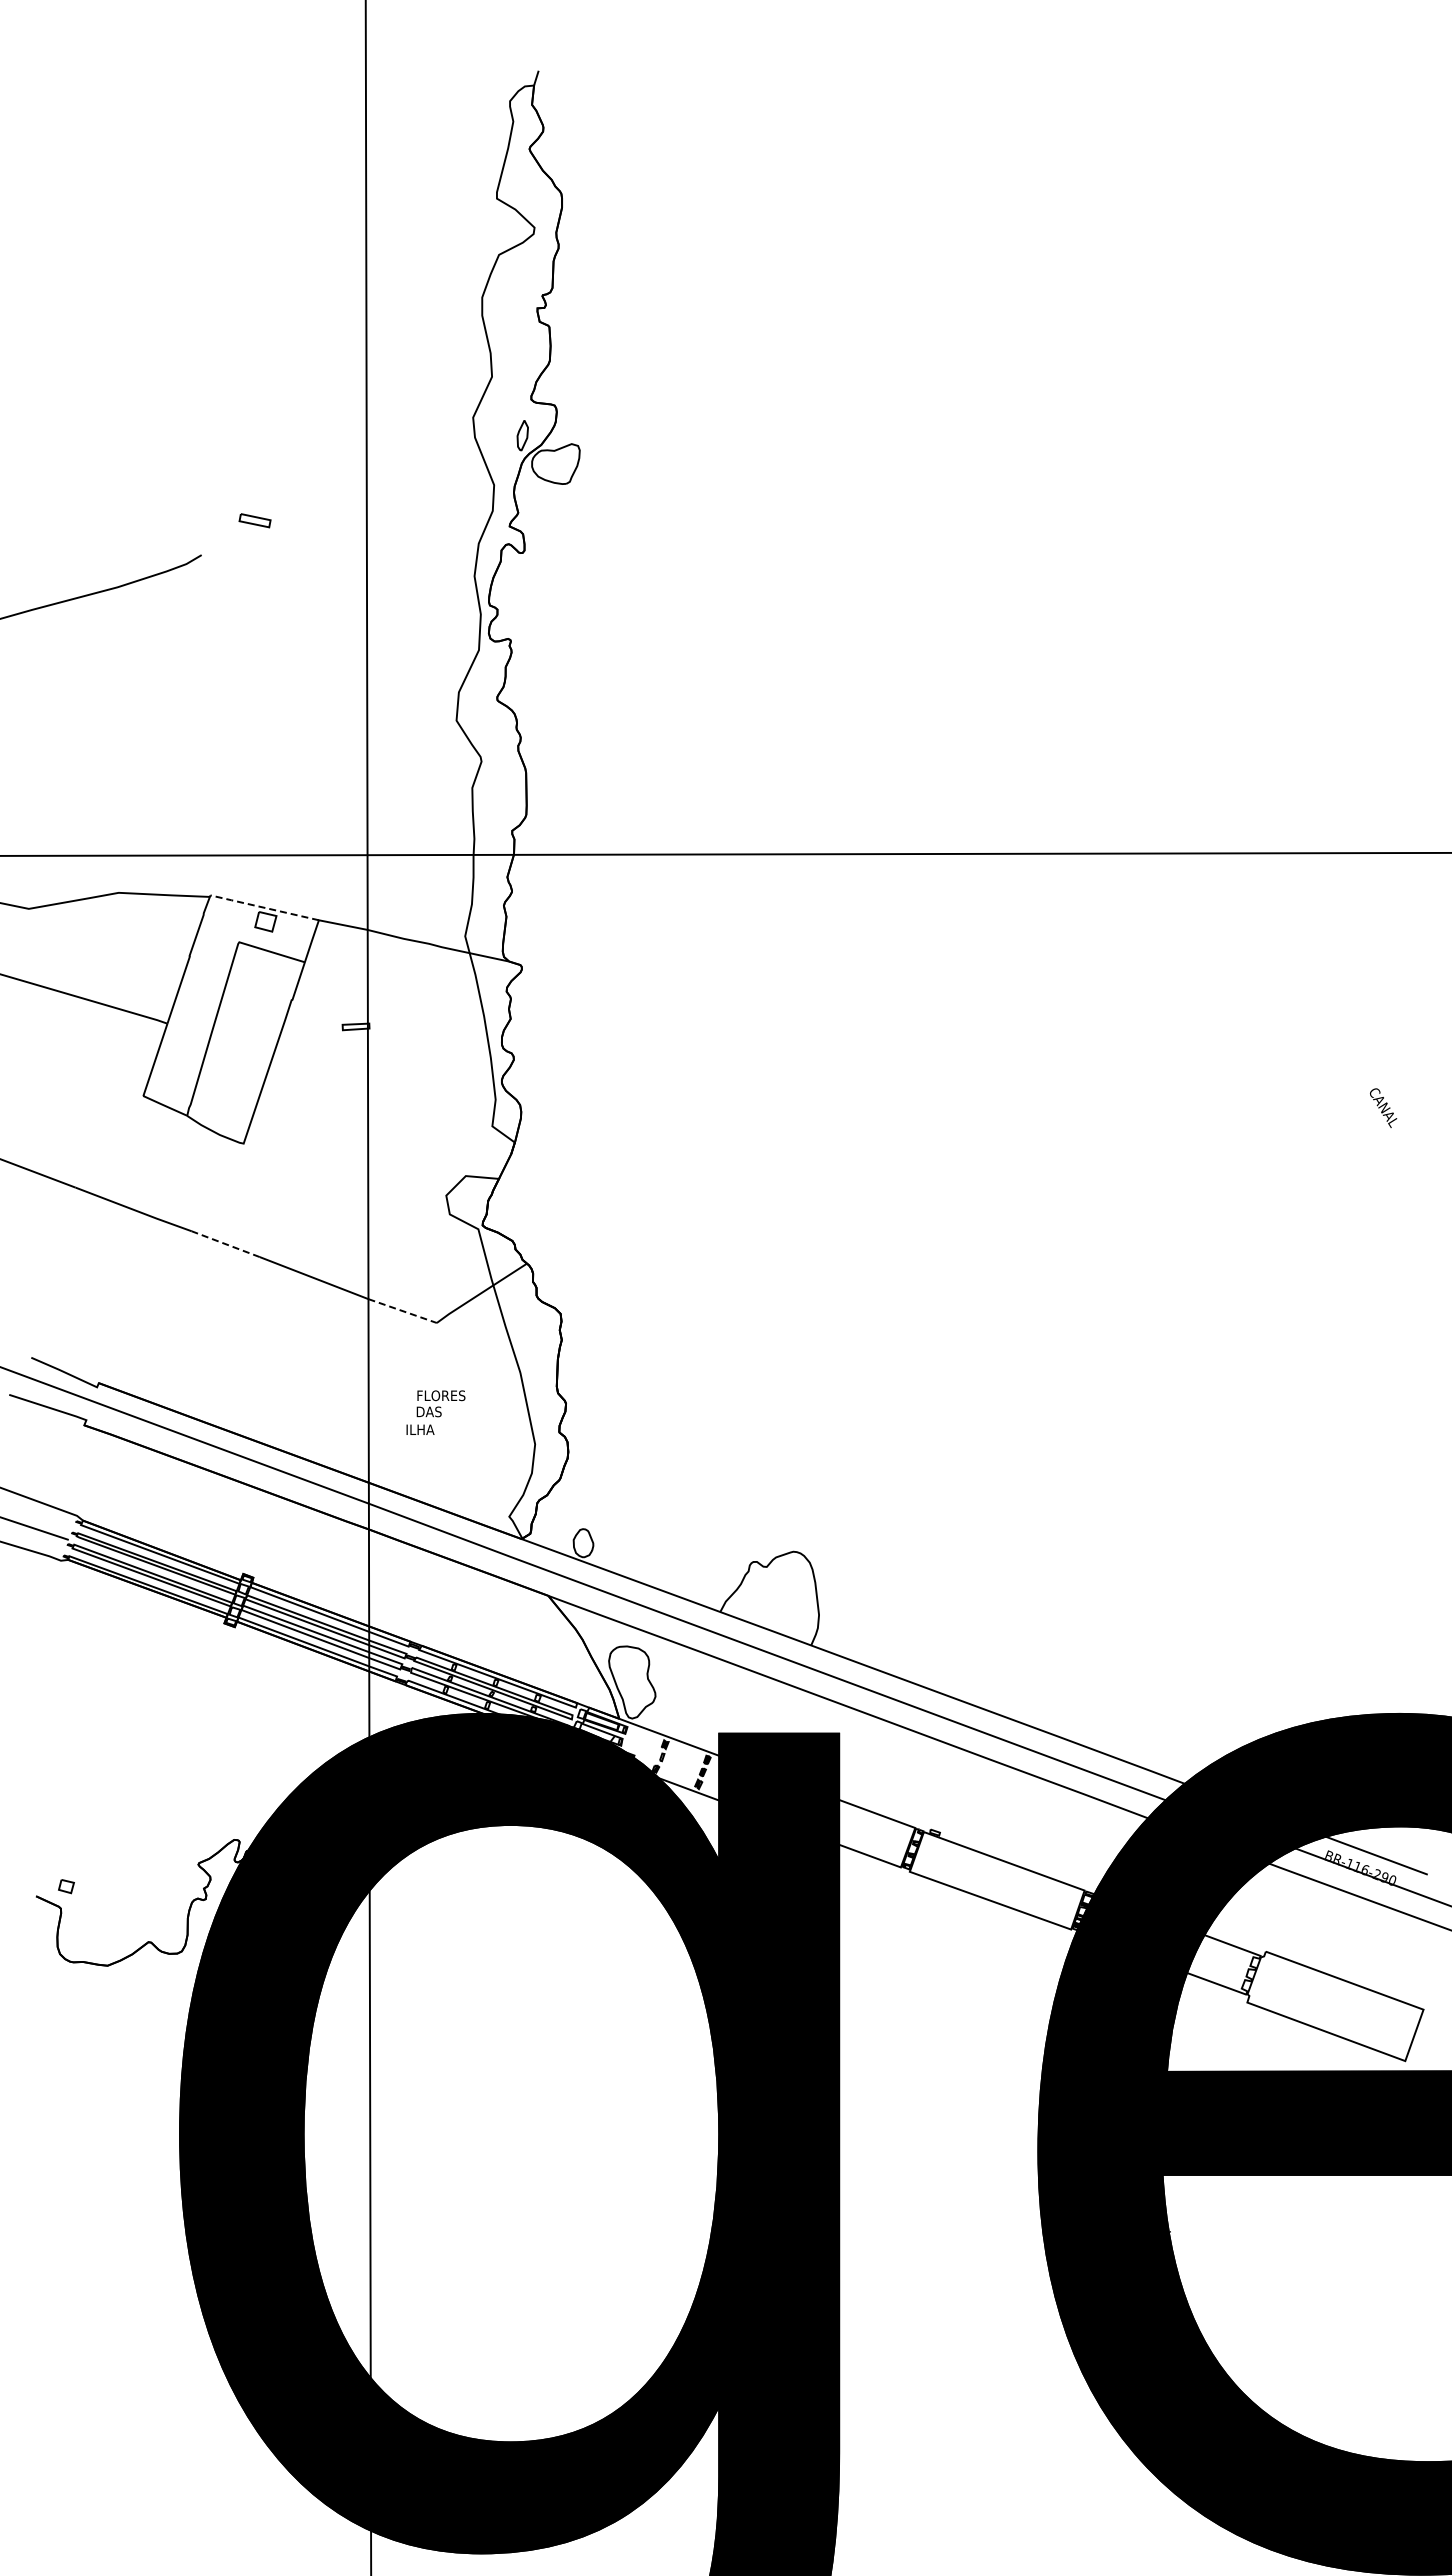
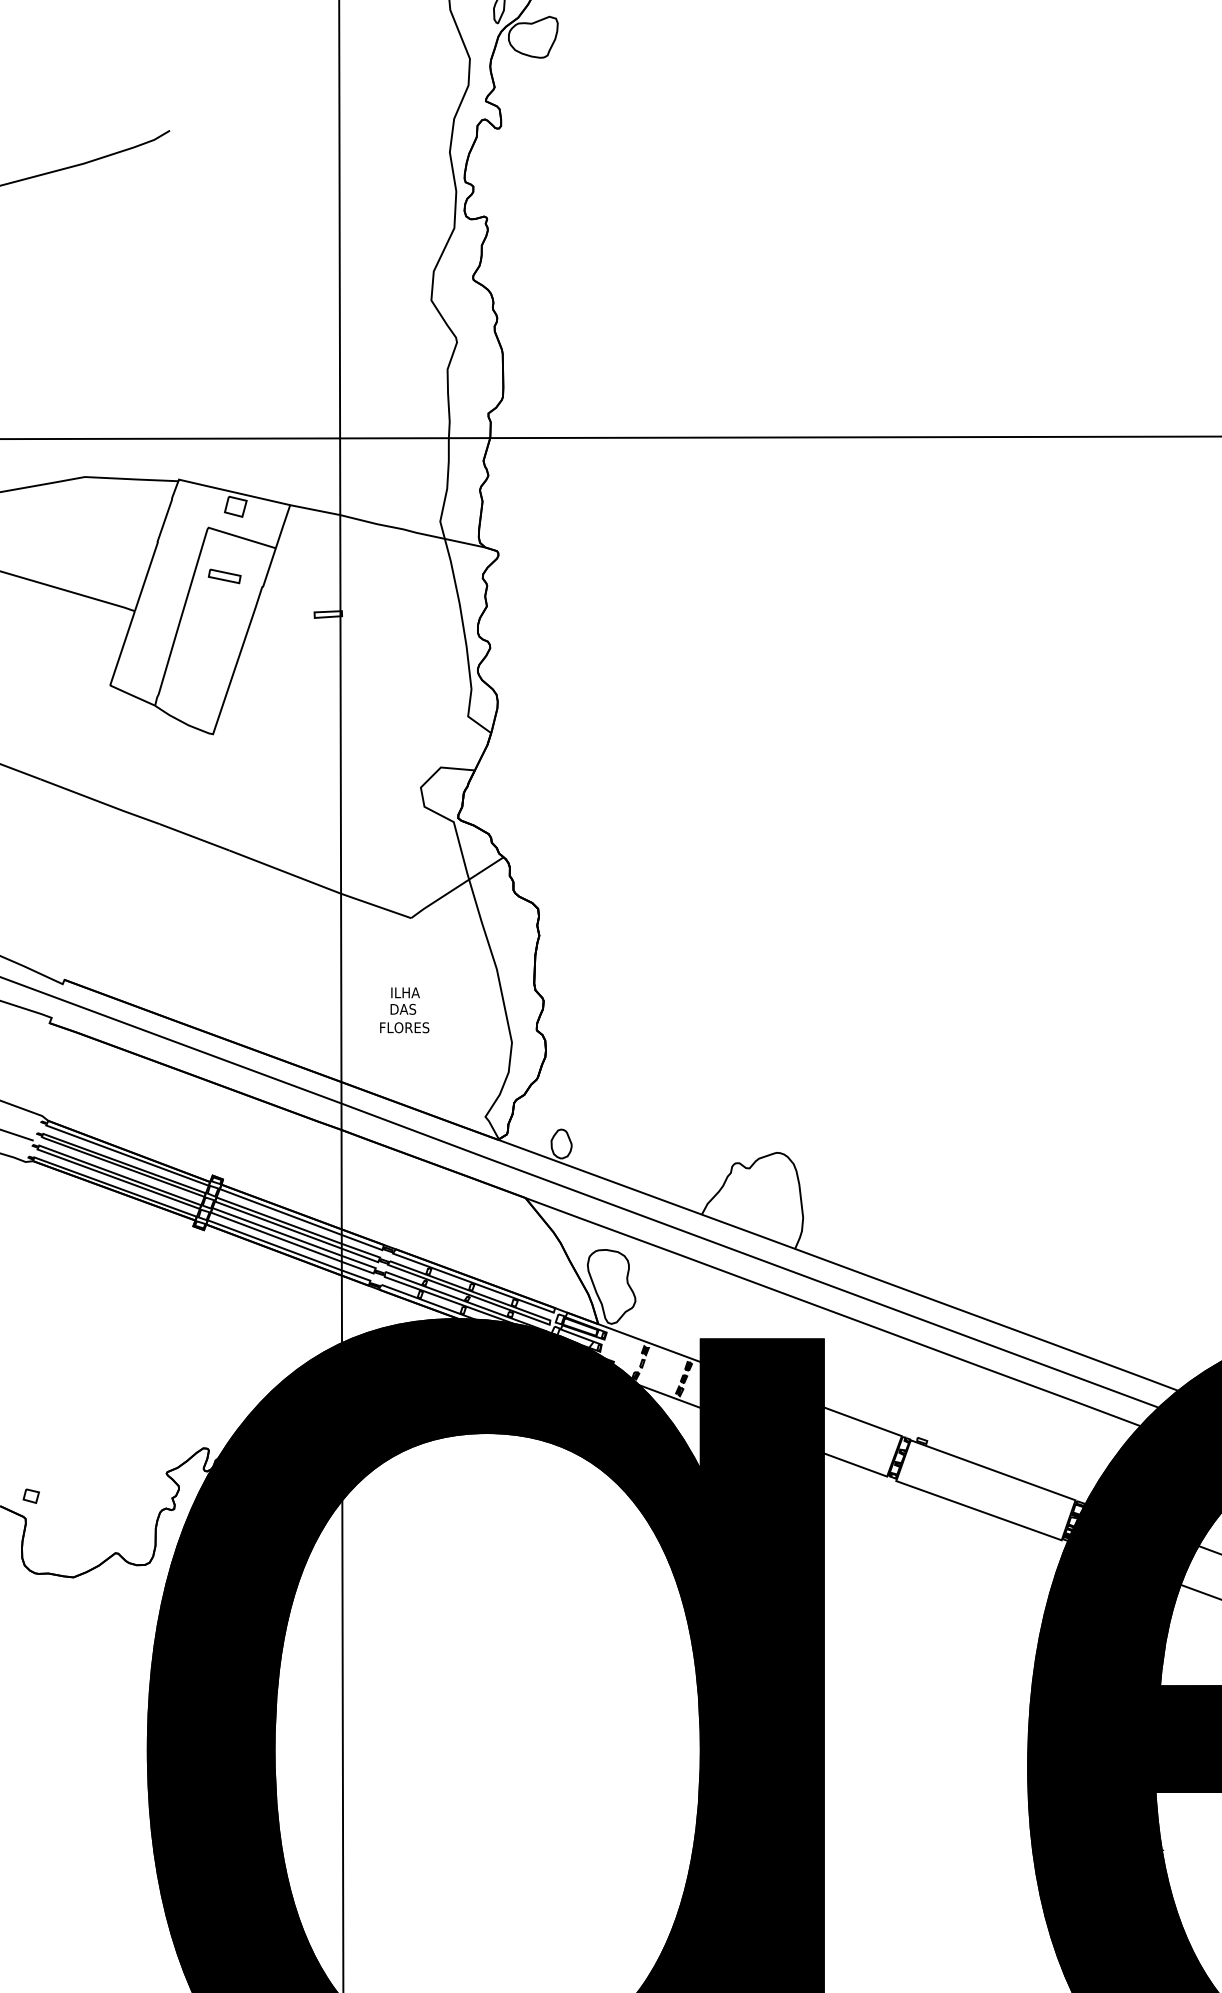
part: (254, 520) -> (224, 576), moved
line: (262, 907) -> (232, 492), dashed -> solid
line: (225, 1243) -> (194, 836), dashed -> solid
line: (403, 1311) -> (376, 906), dashed -> solid
text: (441, 1395) -> (415, 992), FLORES -> ILHA
text: (430, 1429) -> (404, 1027), ILHA -> FLORES

